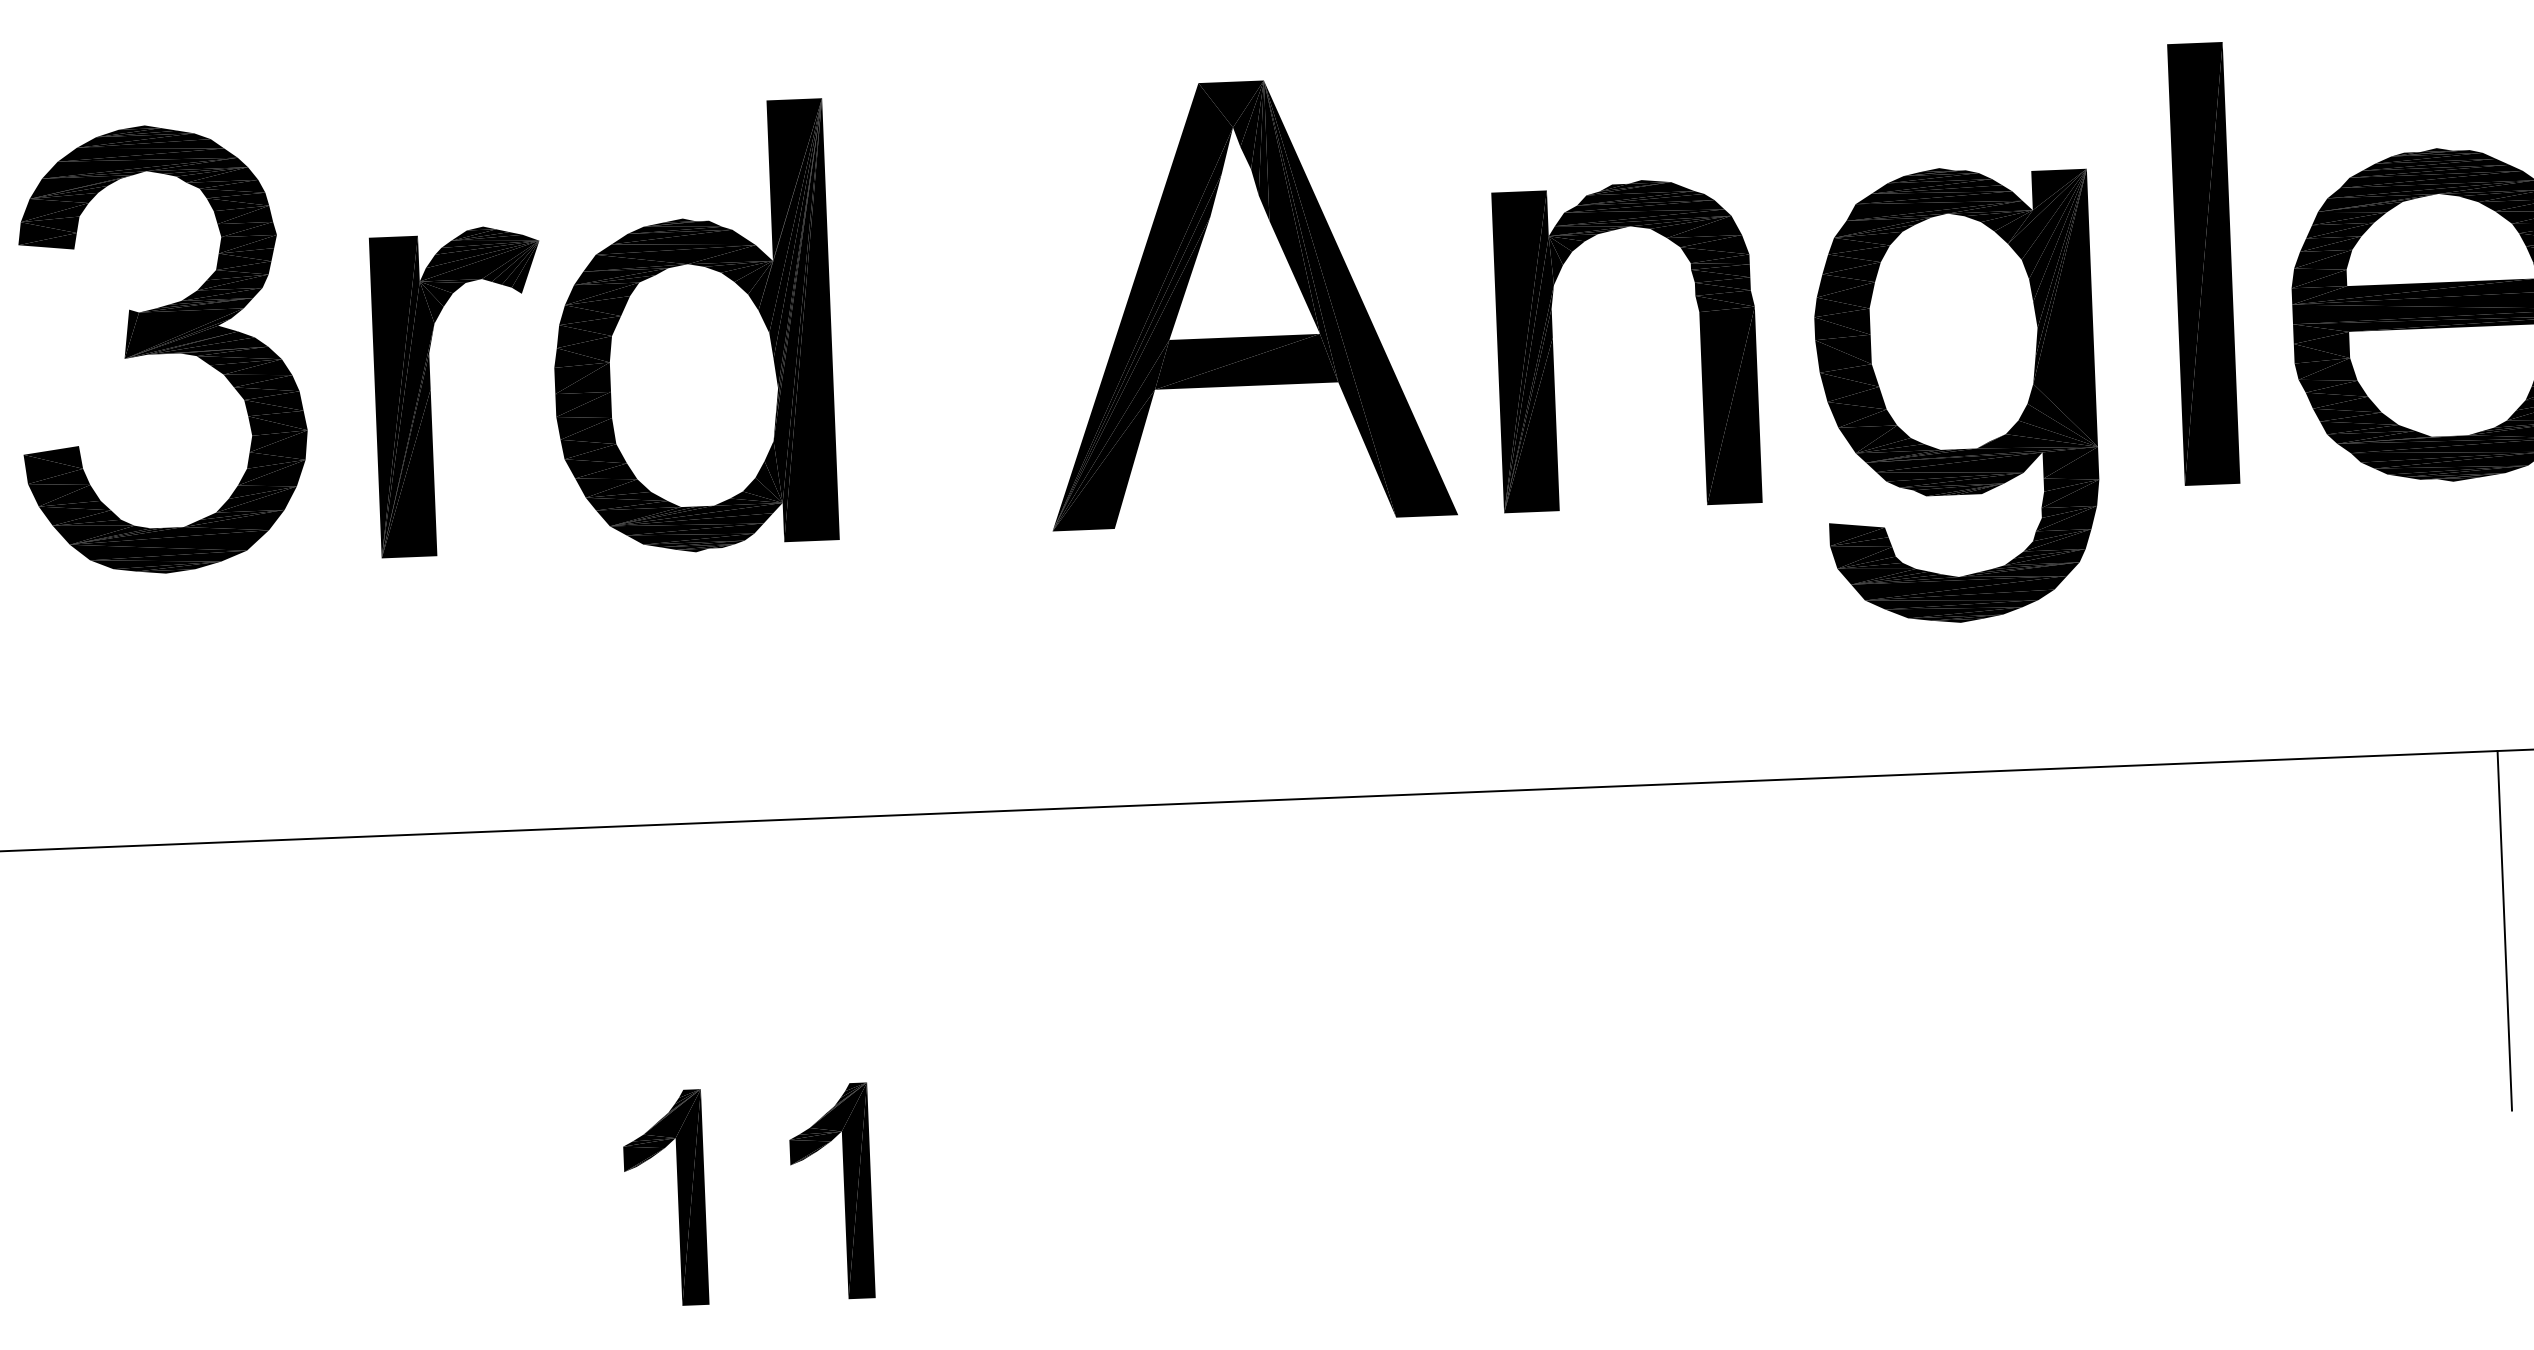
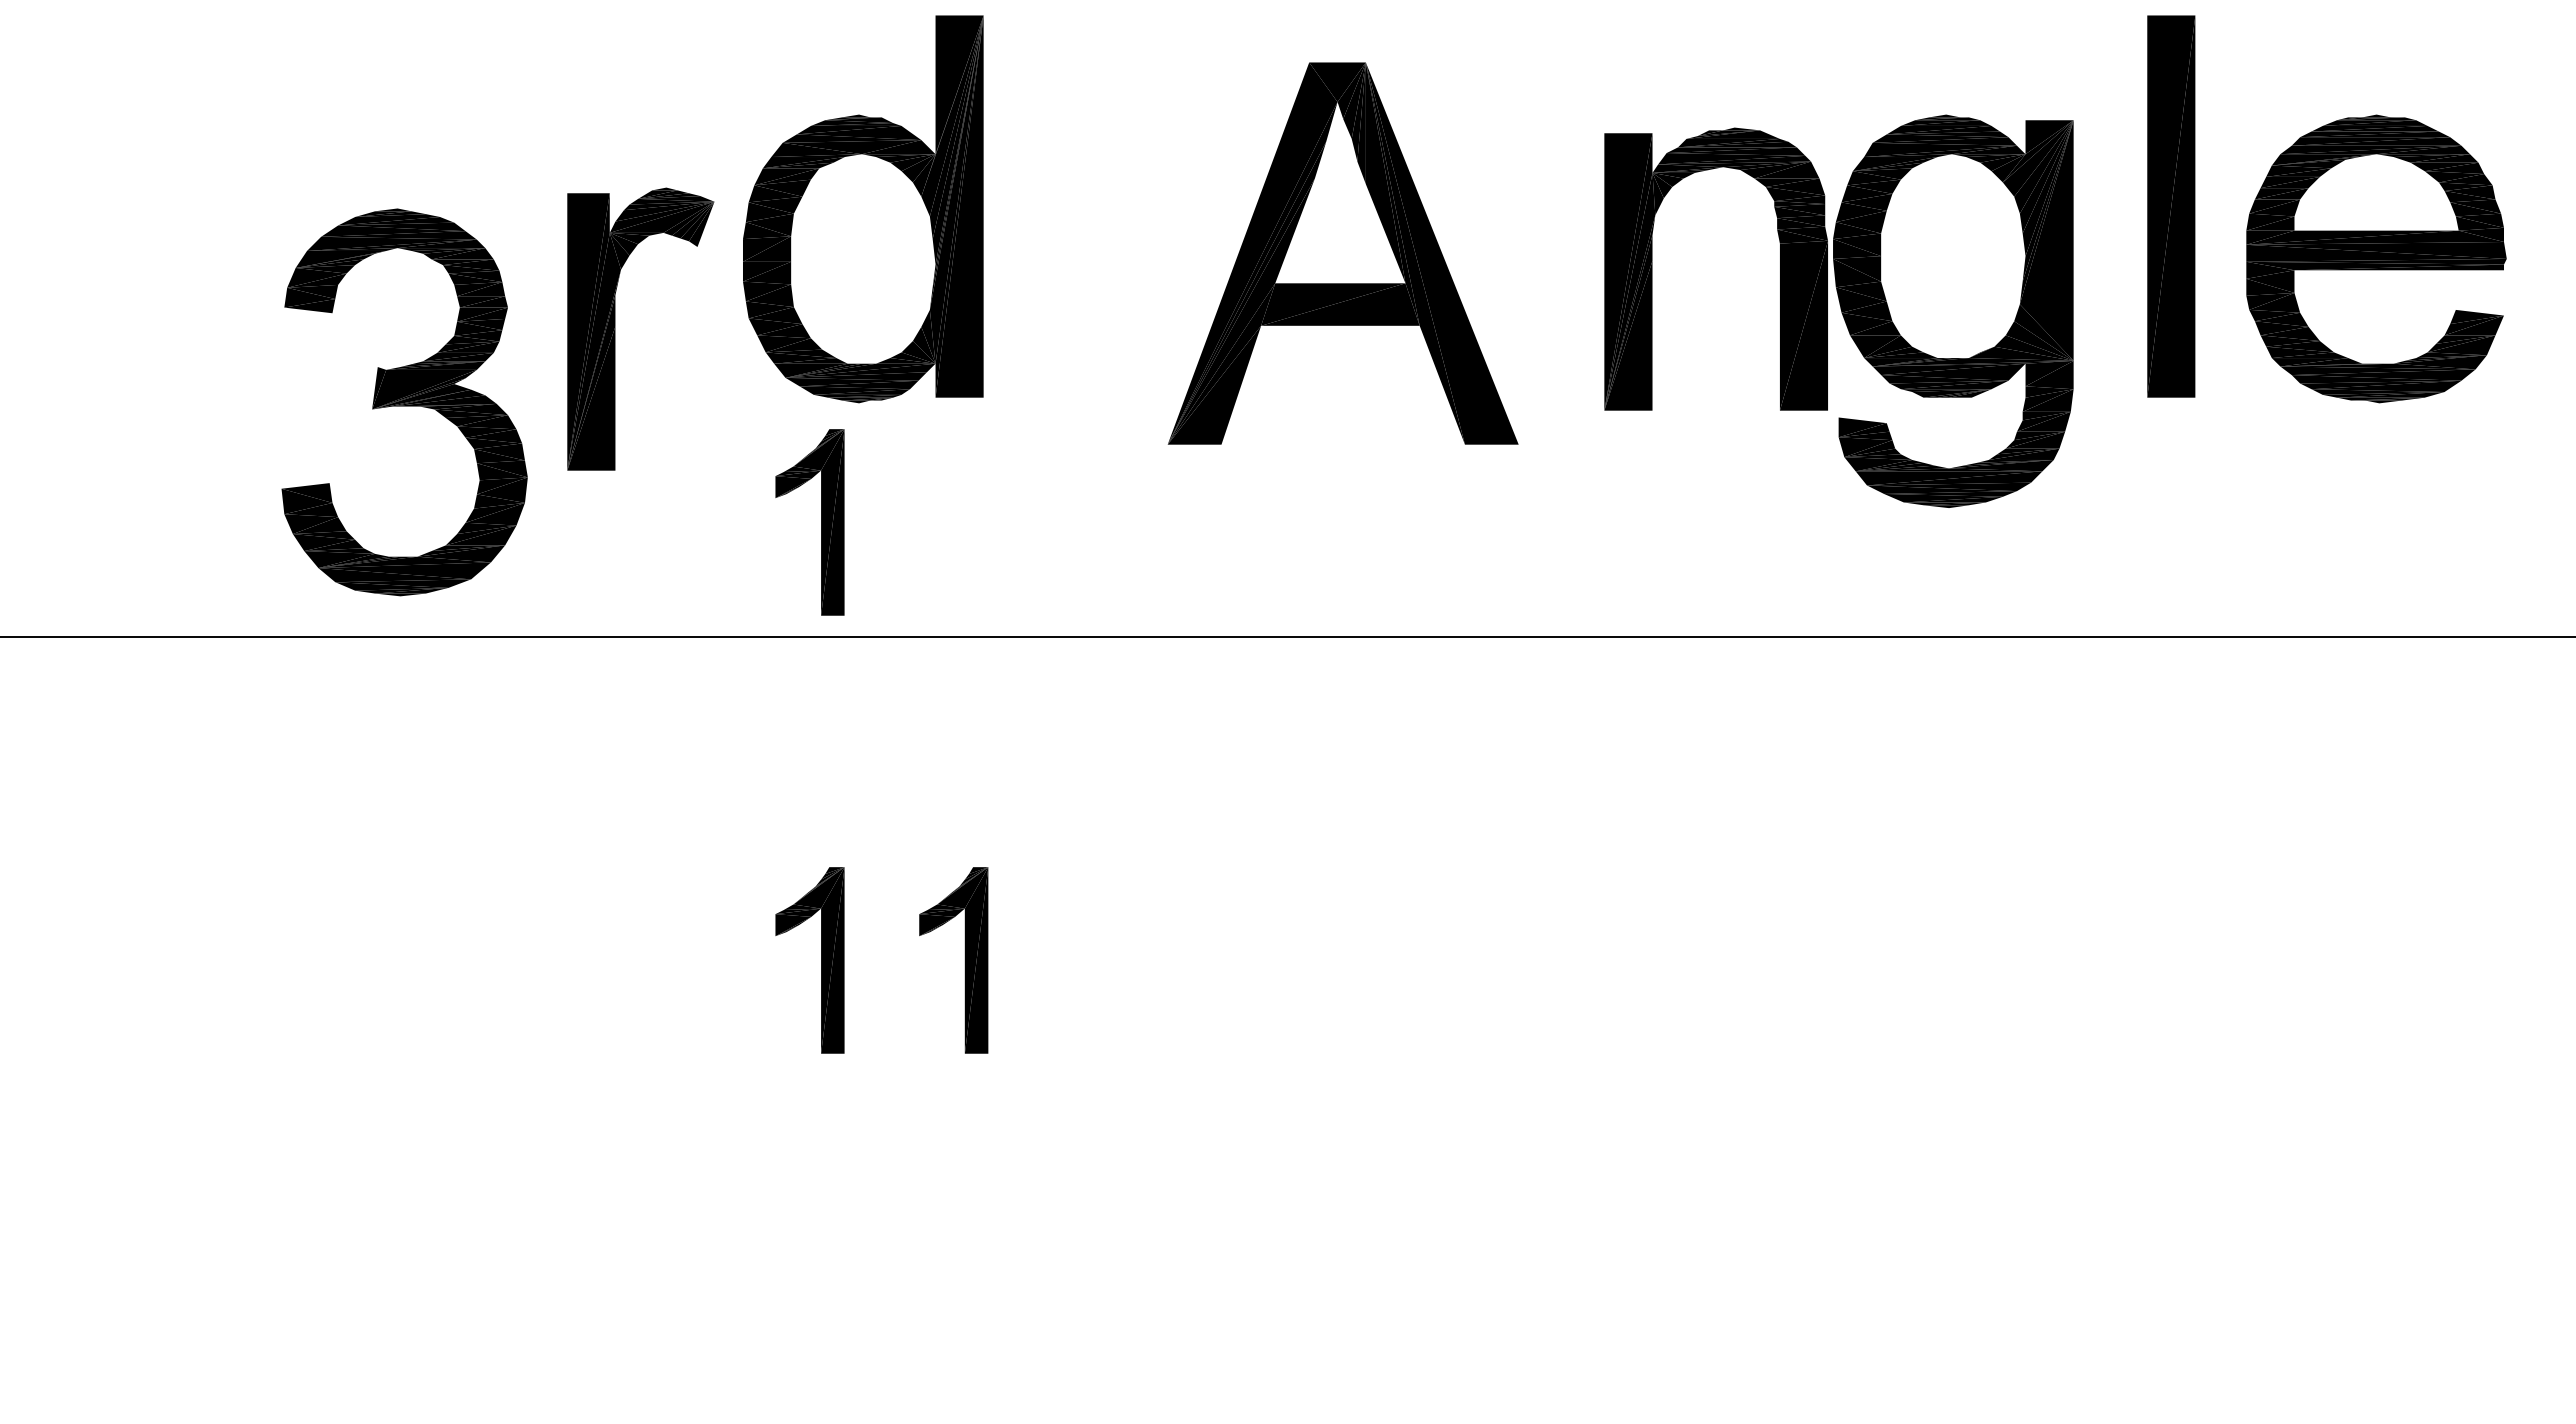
part: (1245, 302) -> (1342, 253), moved
part: (1553, 346) -> (1652, 268), moved
part: (161, 349) -> (404, 402), moved
part: (430, 391) -> (615, 328), moved
part: (658, 691) -> (821, 522), added
line: (2505, 930) -> (2408, 792), removed

